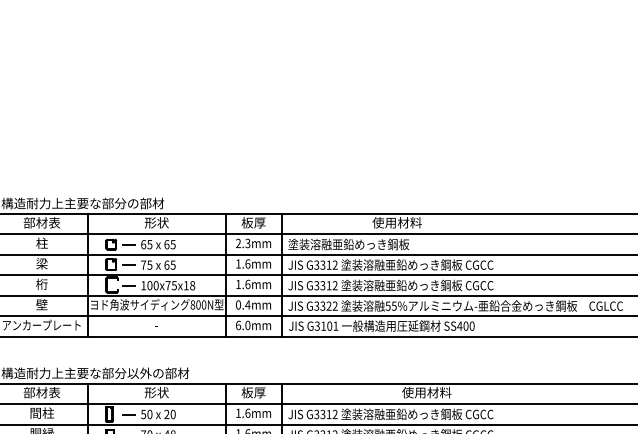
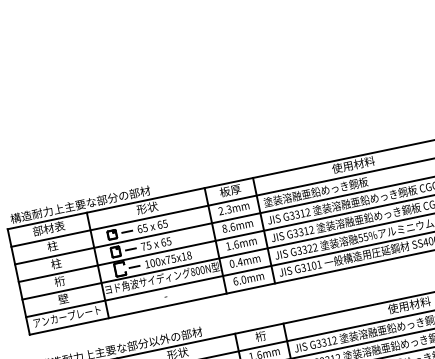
text: (41, 263) -> (55, 263), 梁 -> 柱
text: (238, 263) -> (224, 228), 1.6mm -> 8.6mm
text: (253, 392) -> (260, 336), 板厚 -> 桁

